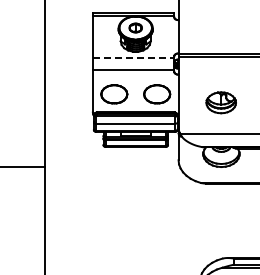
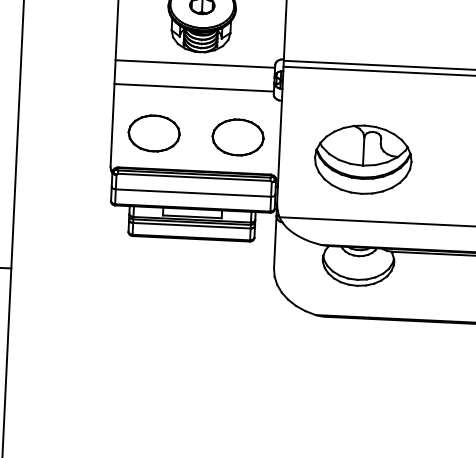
line: (133, 58) -> (195, 65), dashed -> solid
part: (220, 102) -> (361, 159), size x1.67

